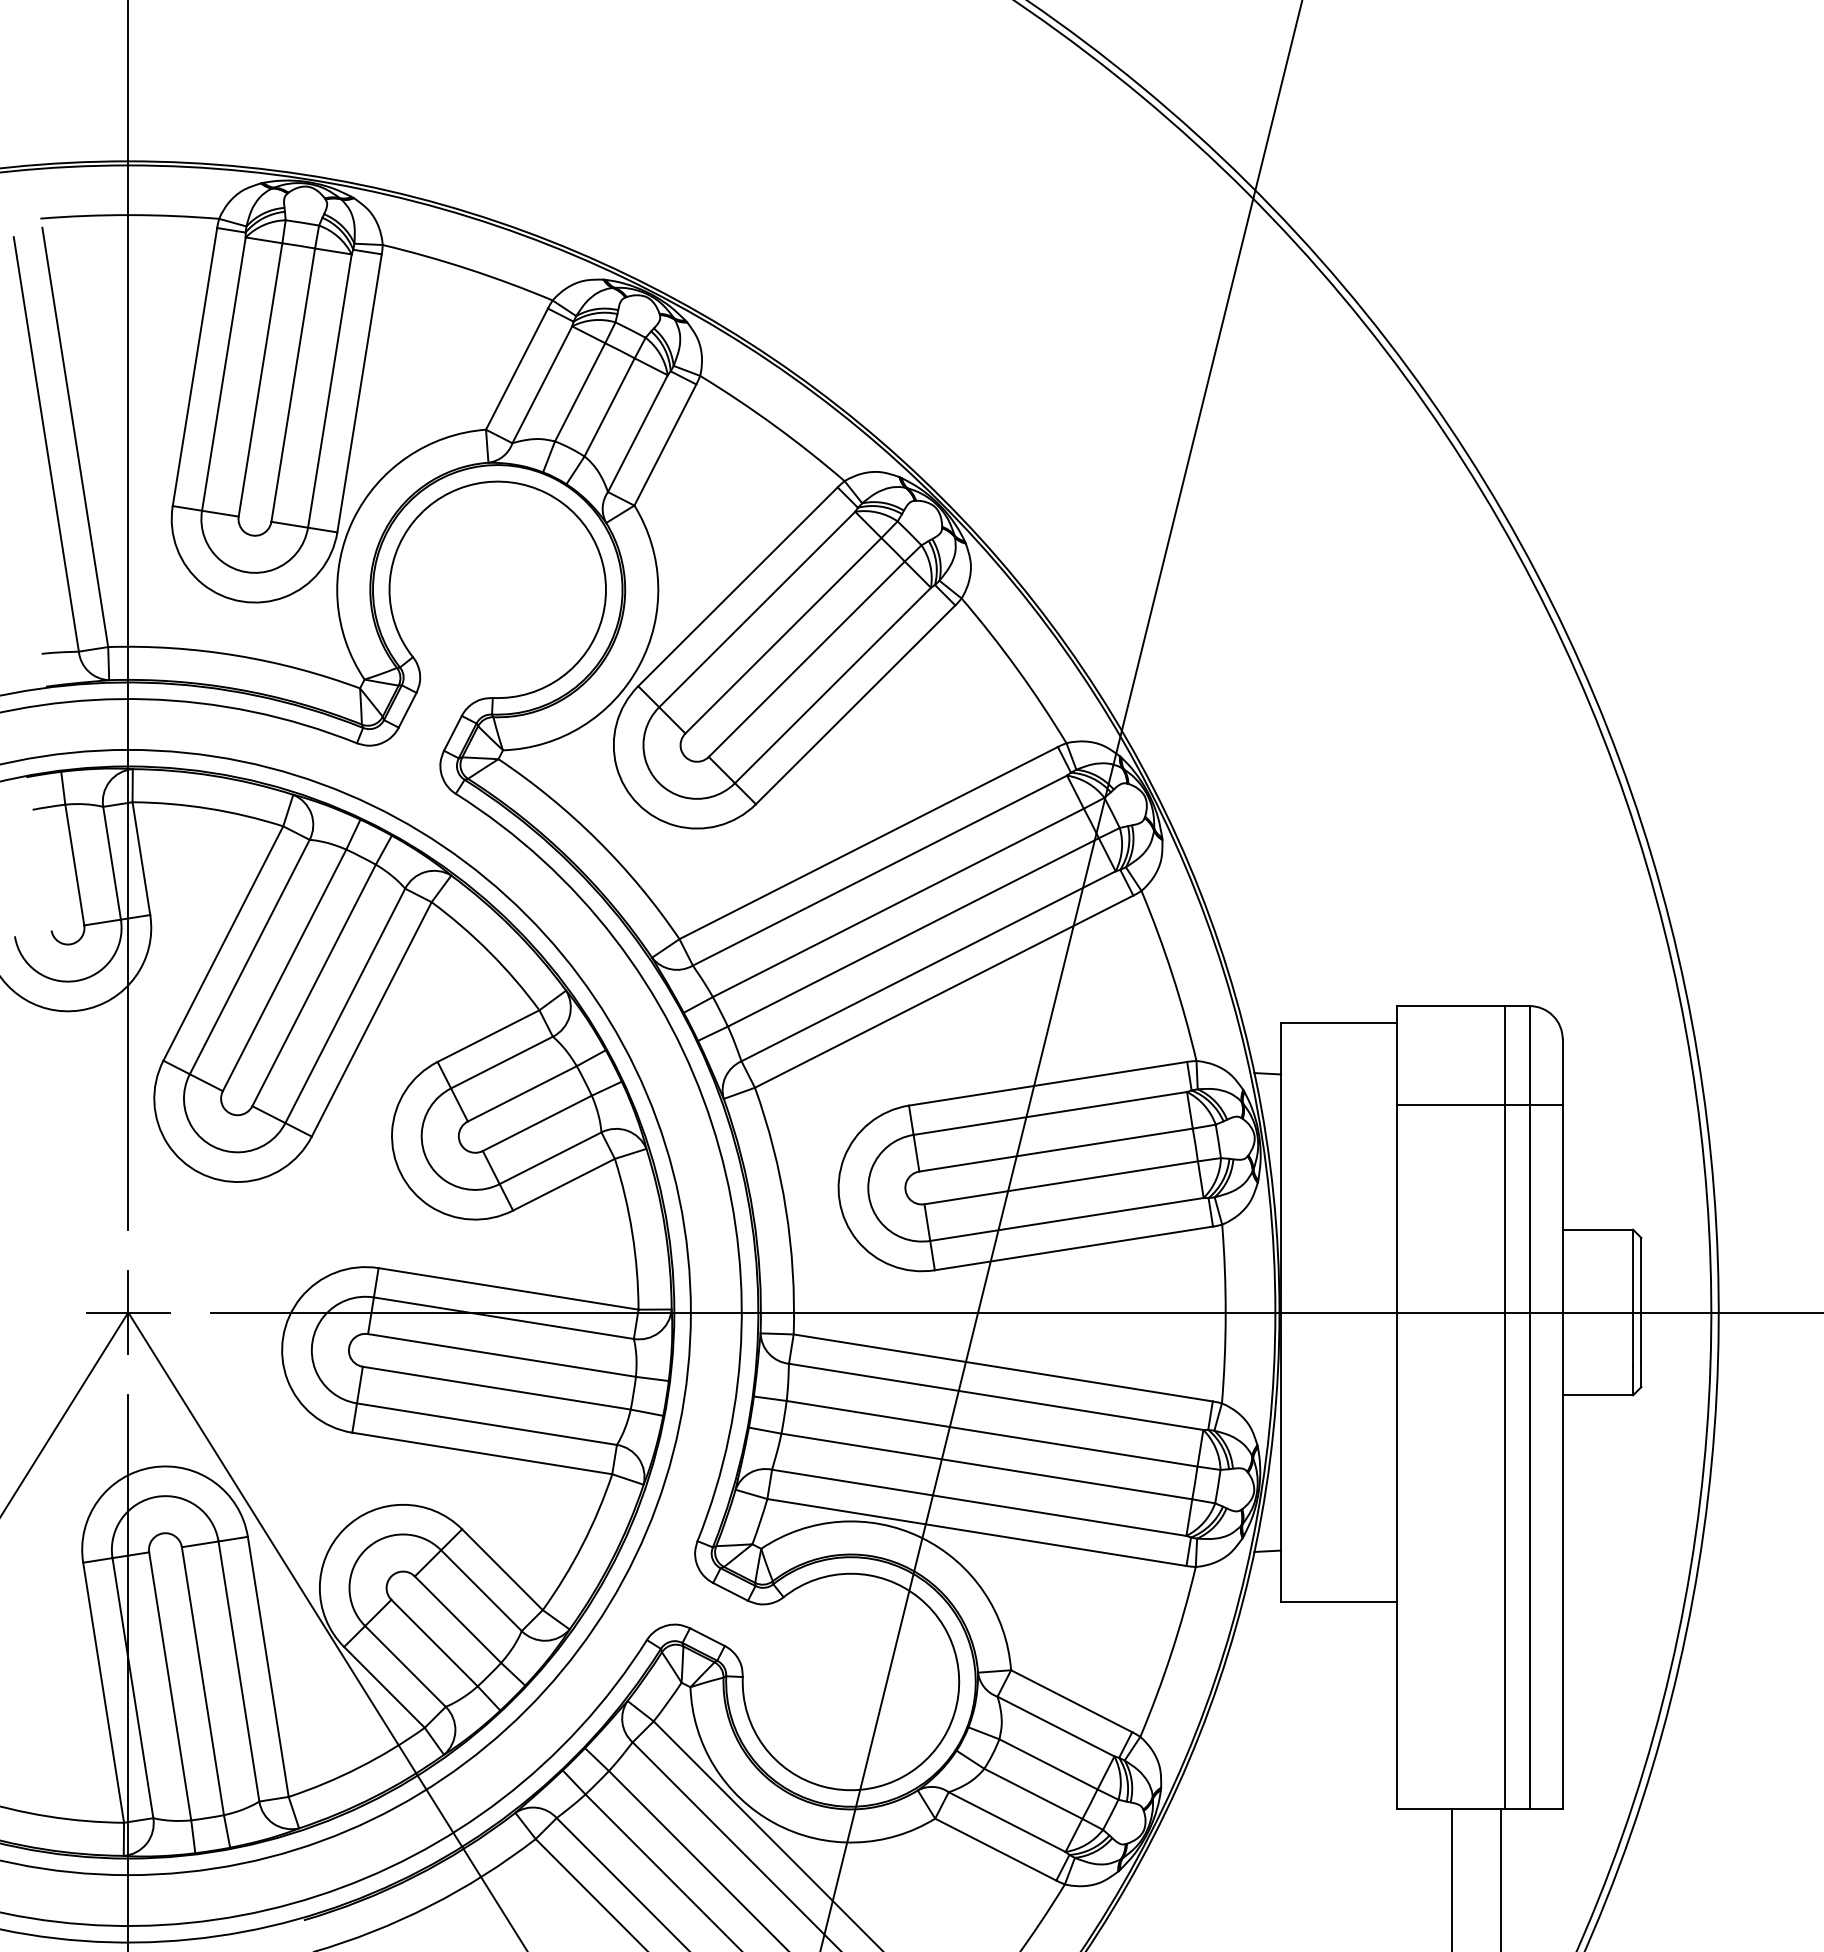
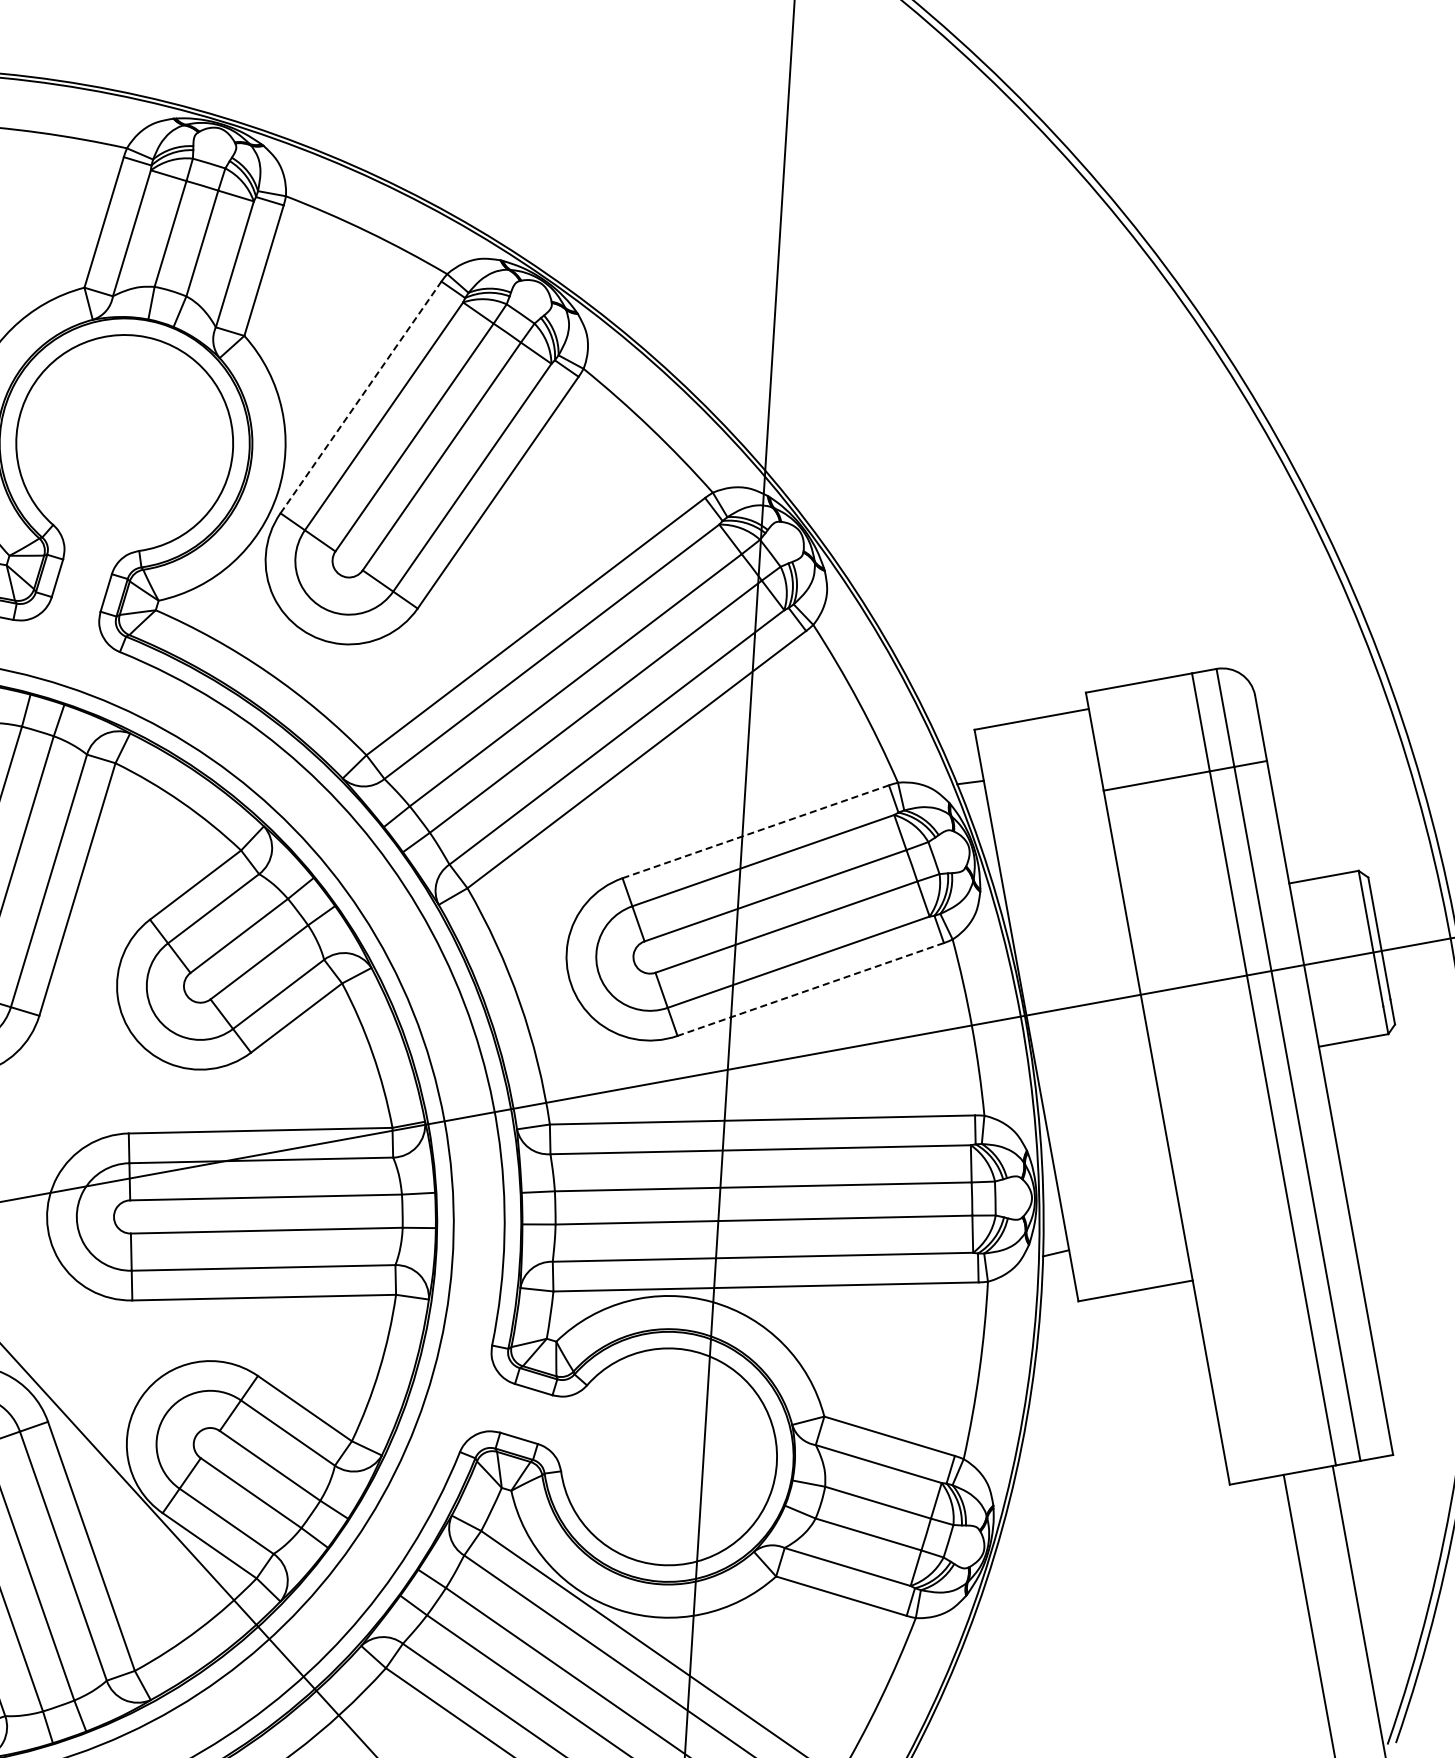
line: (737, 586) -> (360, 397), solid -> dashed
line: (1048, 1083) -> (756, 831), solid -> dashed
line: (1073, 1248) -> (810, 989), solid -> dashed

